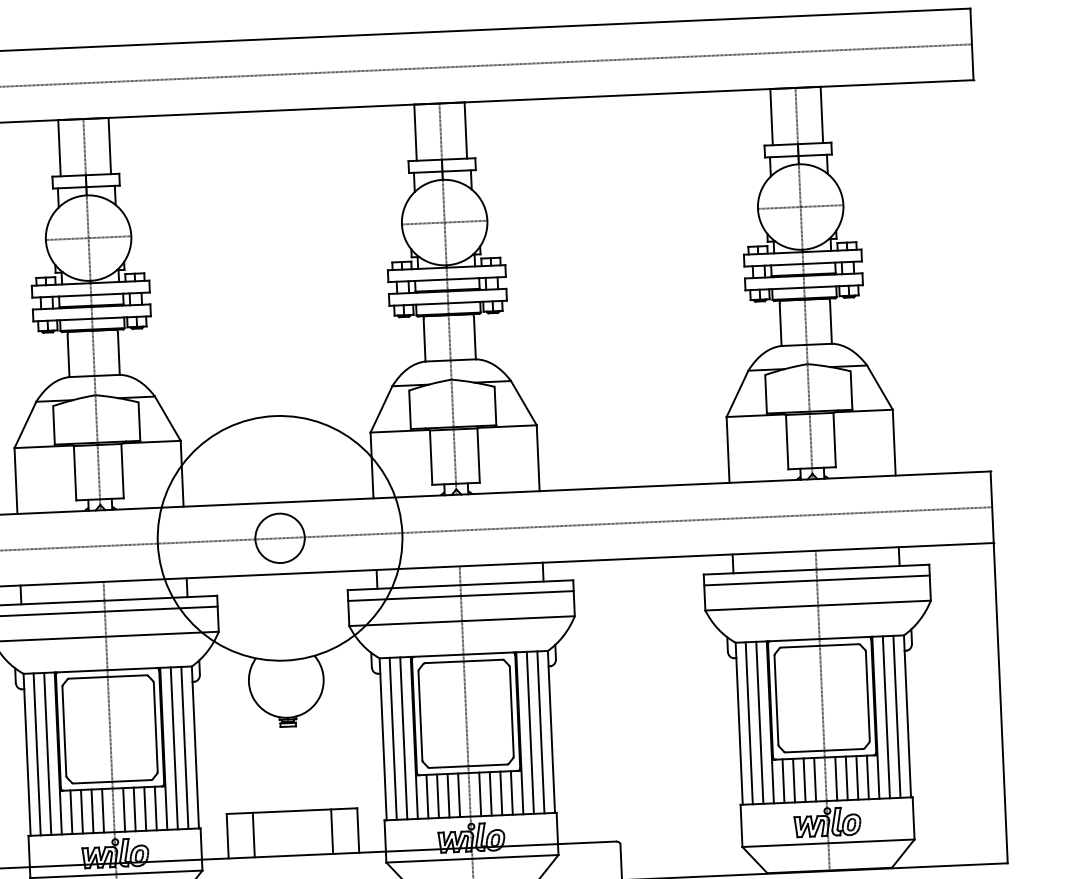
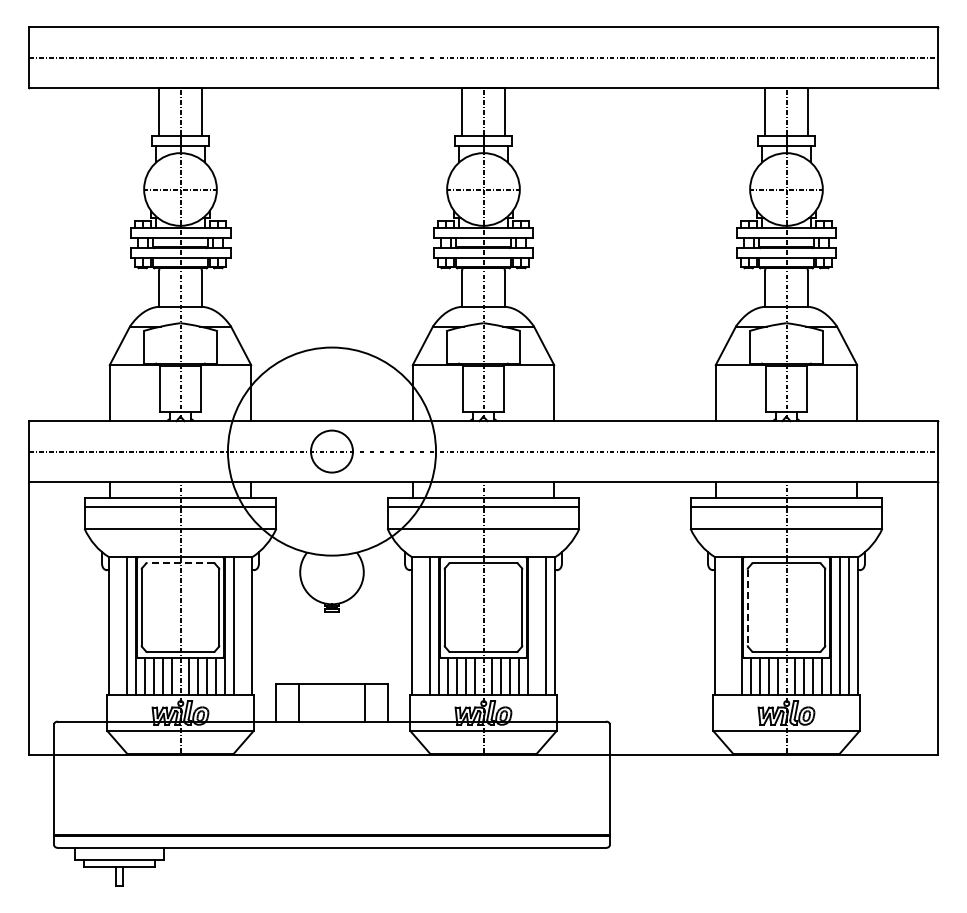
line: (107, 676) -> (180, 562), solid -> dashed
line: (776, 700) -> (747, 607), solid -> dashed
line: (749, 723) -> (723, 626), removed
line: (759, 723) -> (732, 626), removed
line: (530, 733) -> (537, 626), removed
line: (393, 739) -> (420, 626), removed
line: (185, 748) -> (243, 626), removed
line: (37, 754) -> (117, 626), removed

